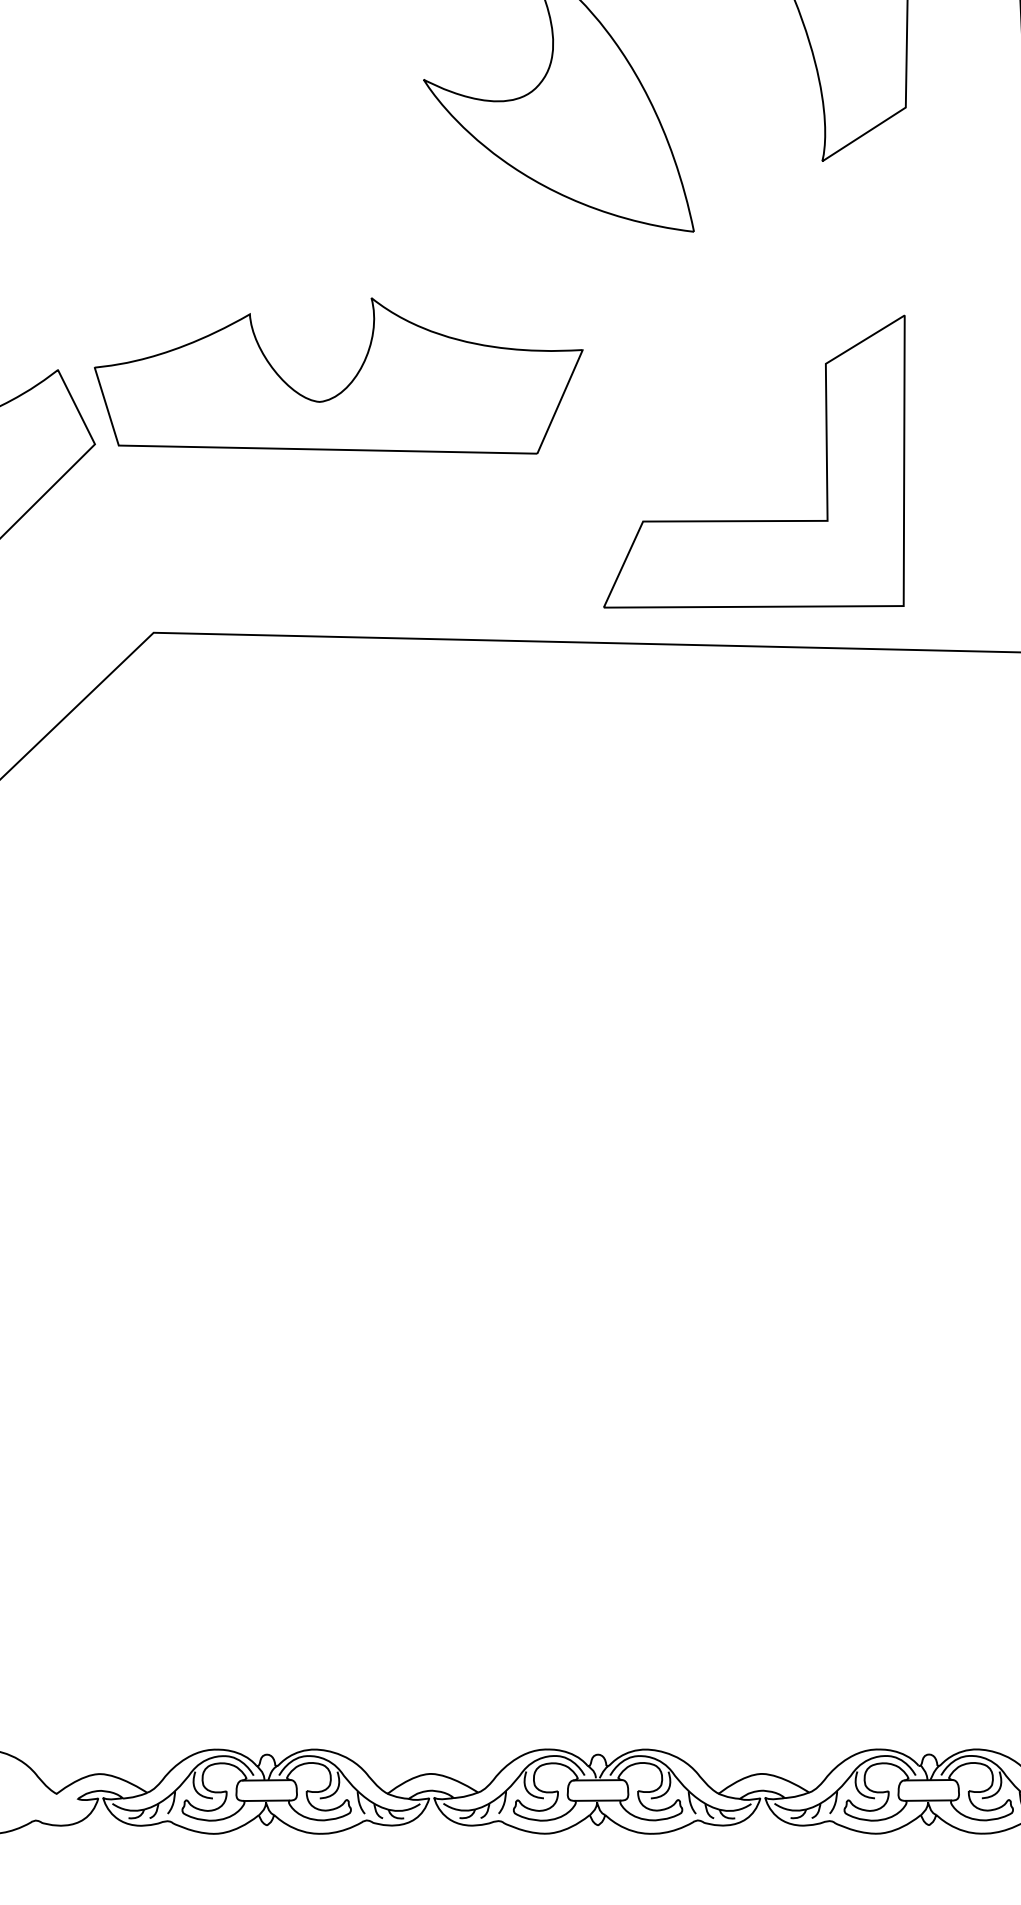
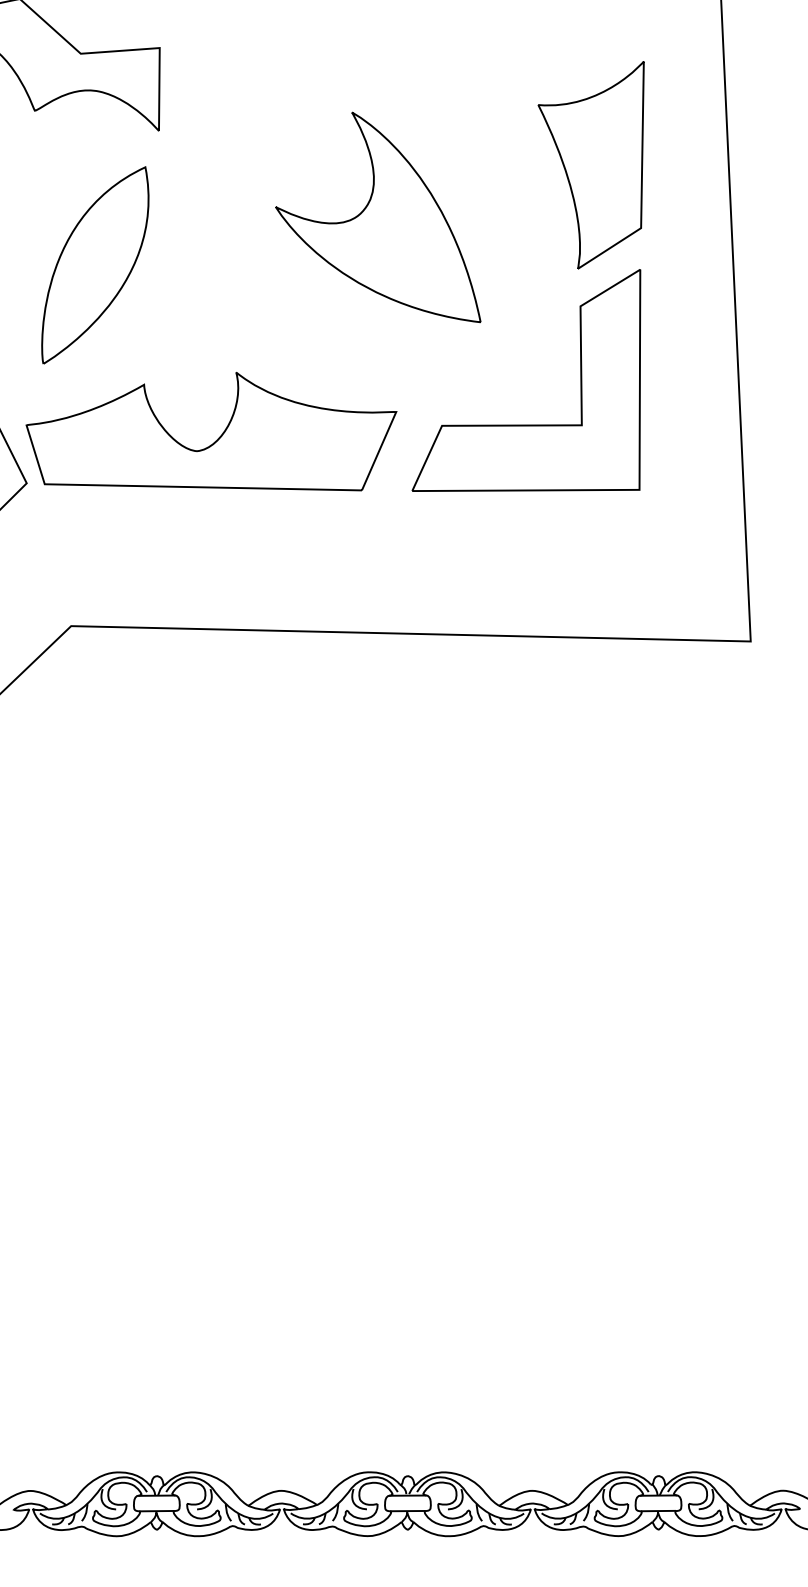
part: (185, 156) -> (95, 265), added
part: (754, 519) -> (526, 424), moved

